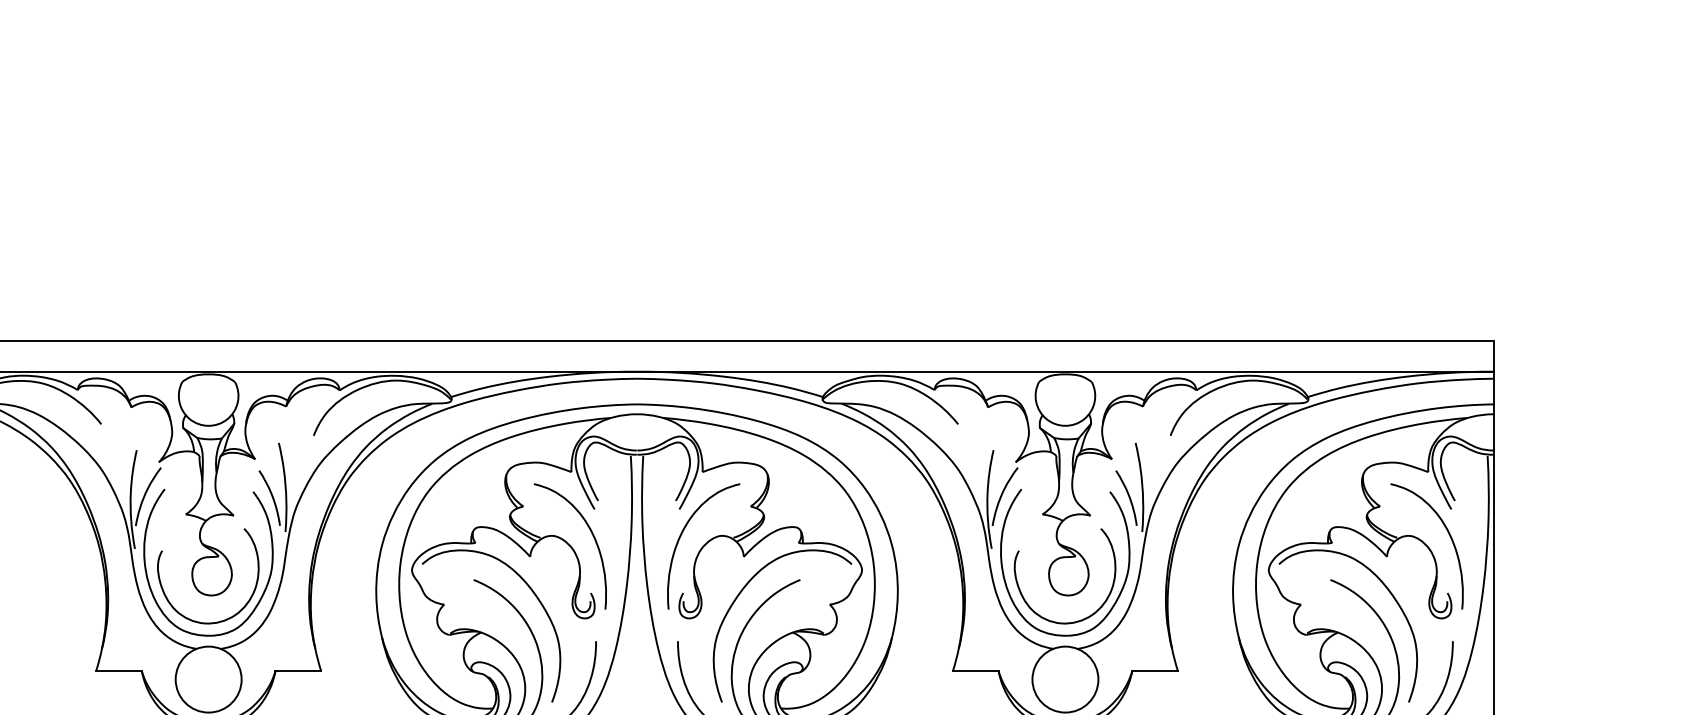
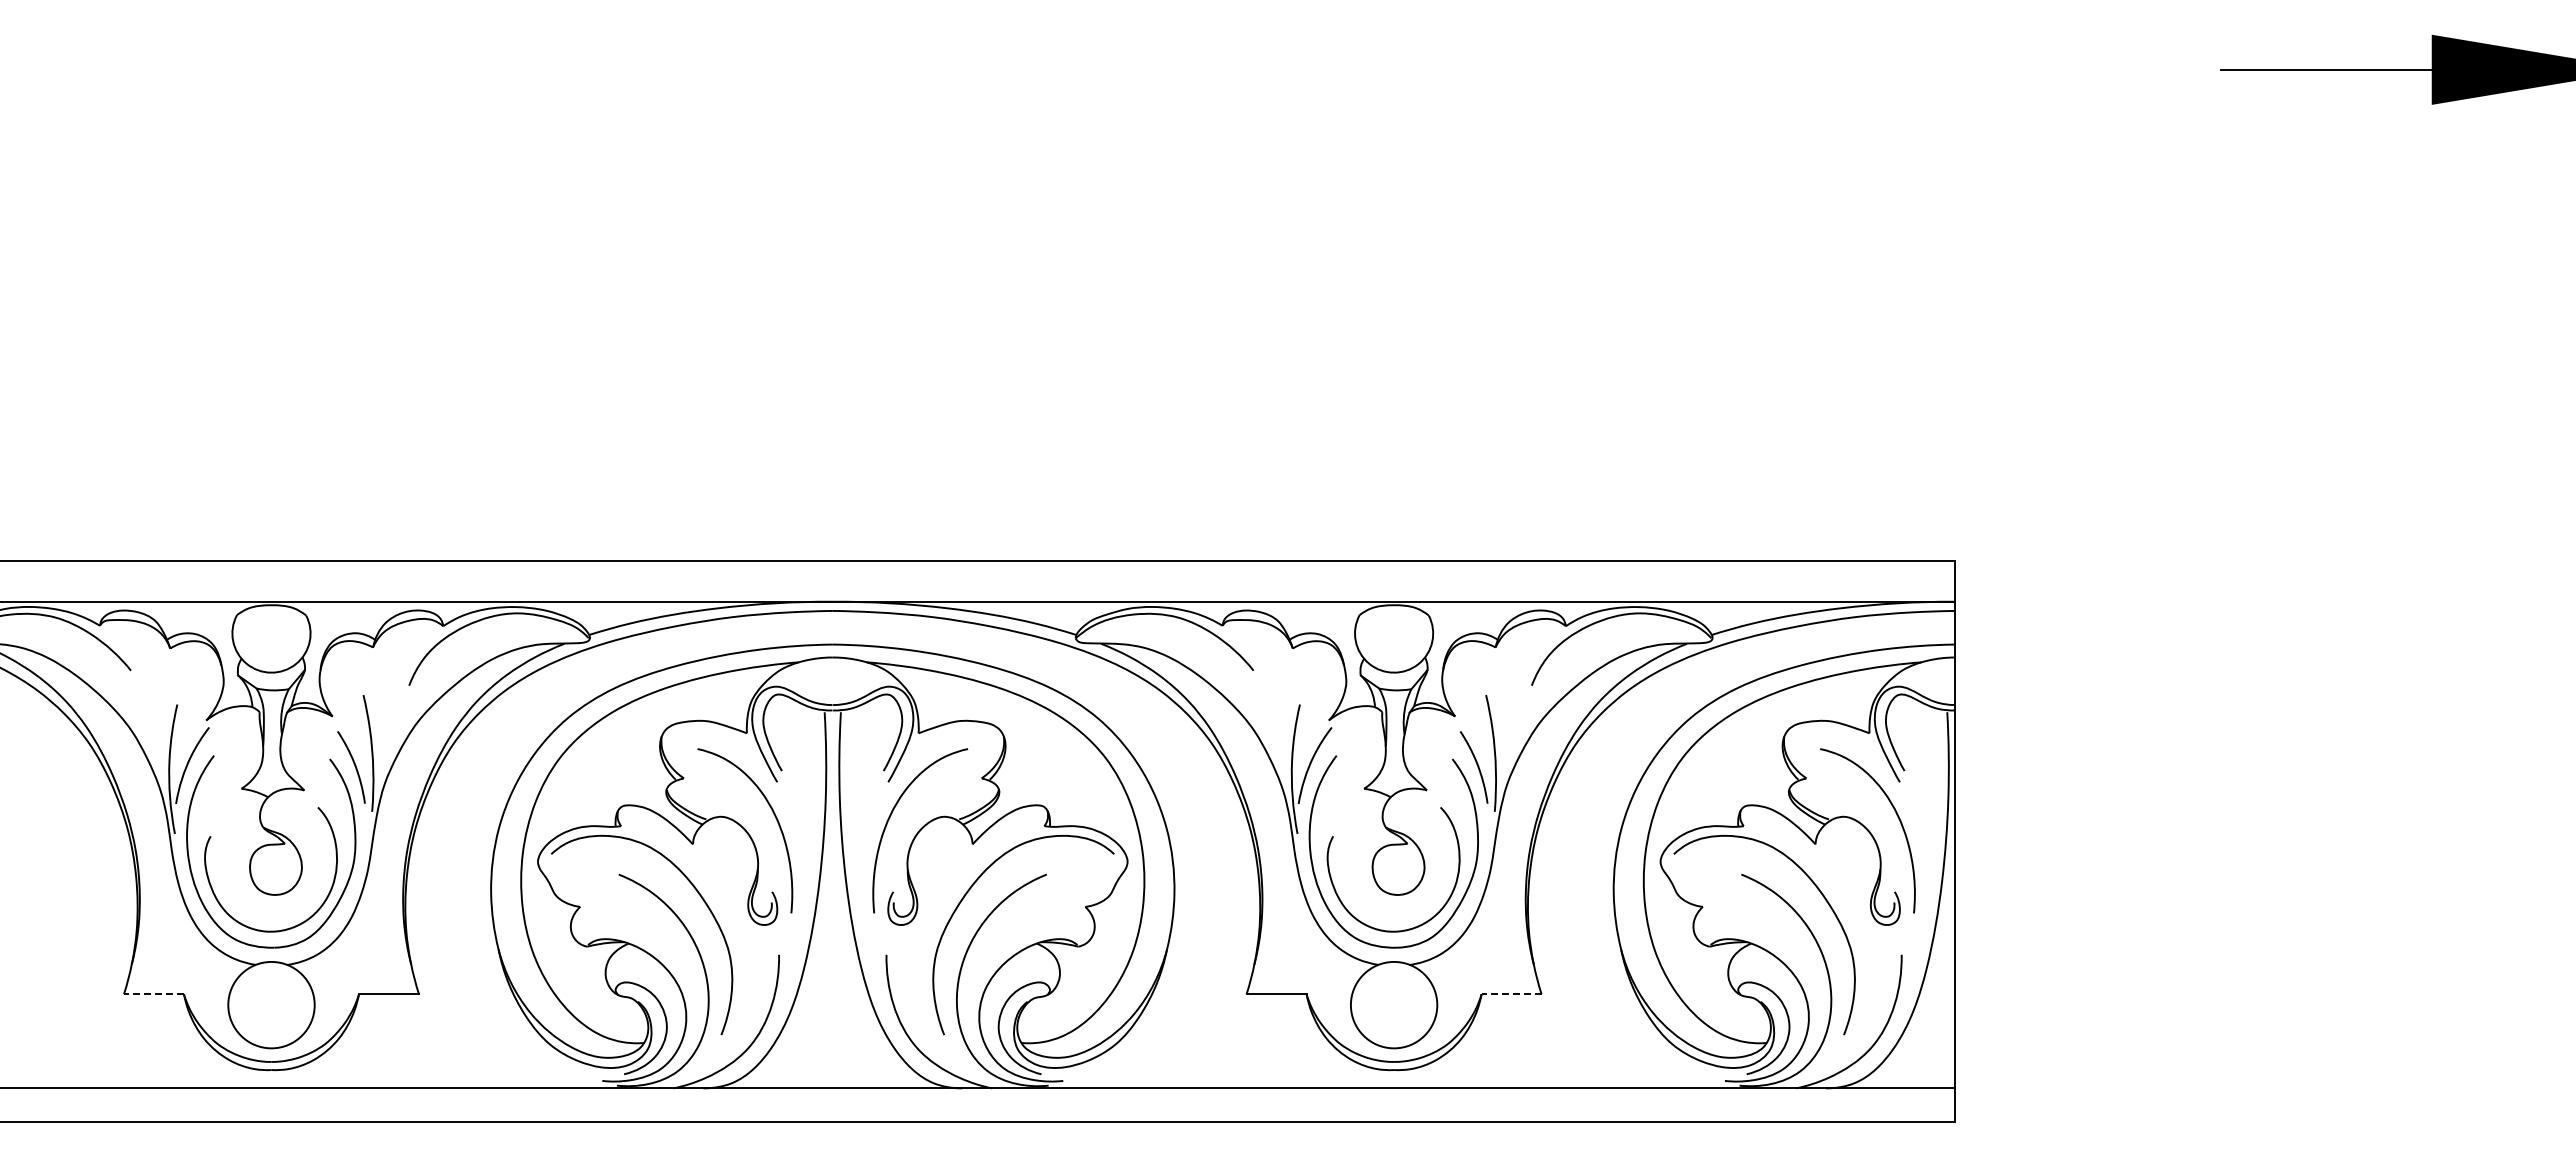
line: (119, 671) -> (154, 994), solid -> dashed
line: (1155, 671) -> (1511, 994), solid -> dashed

